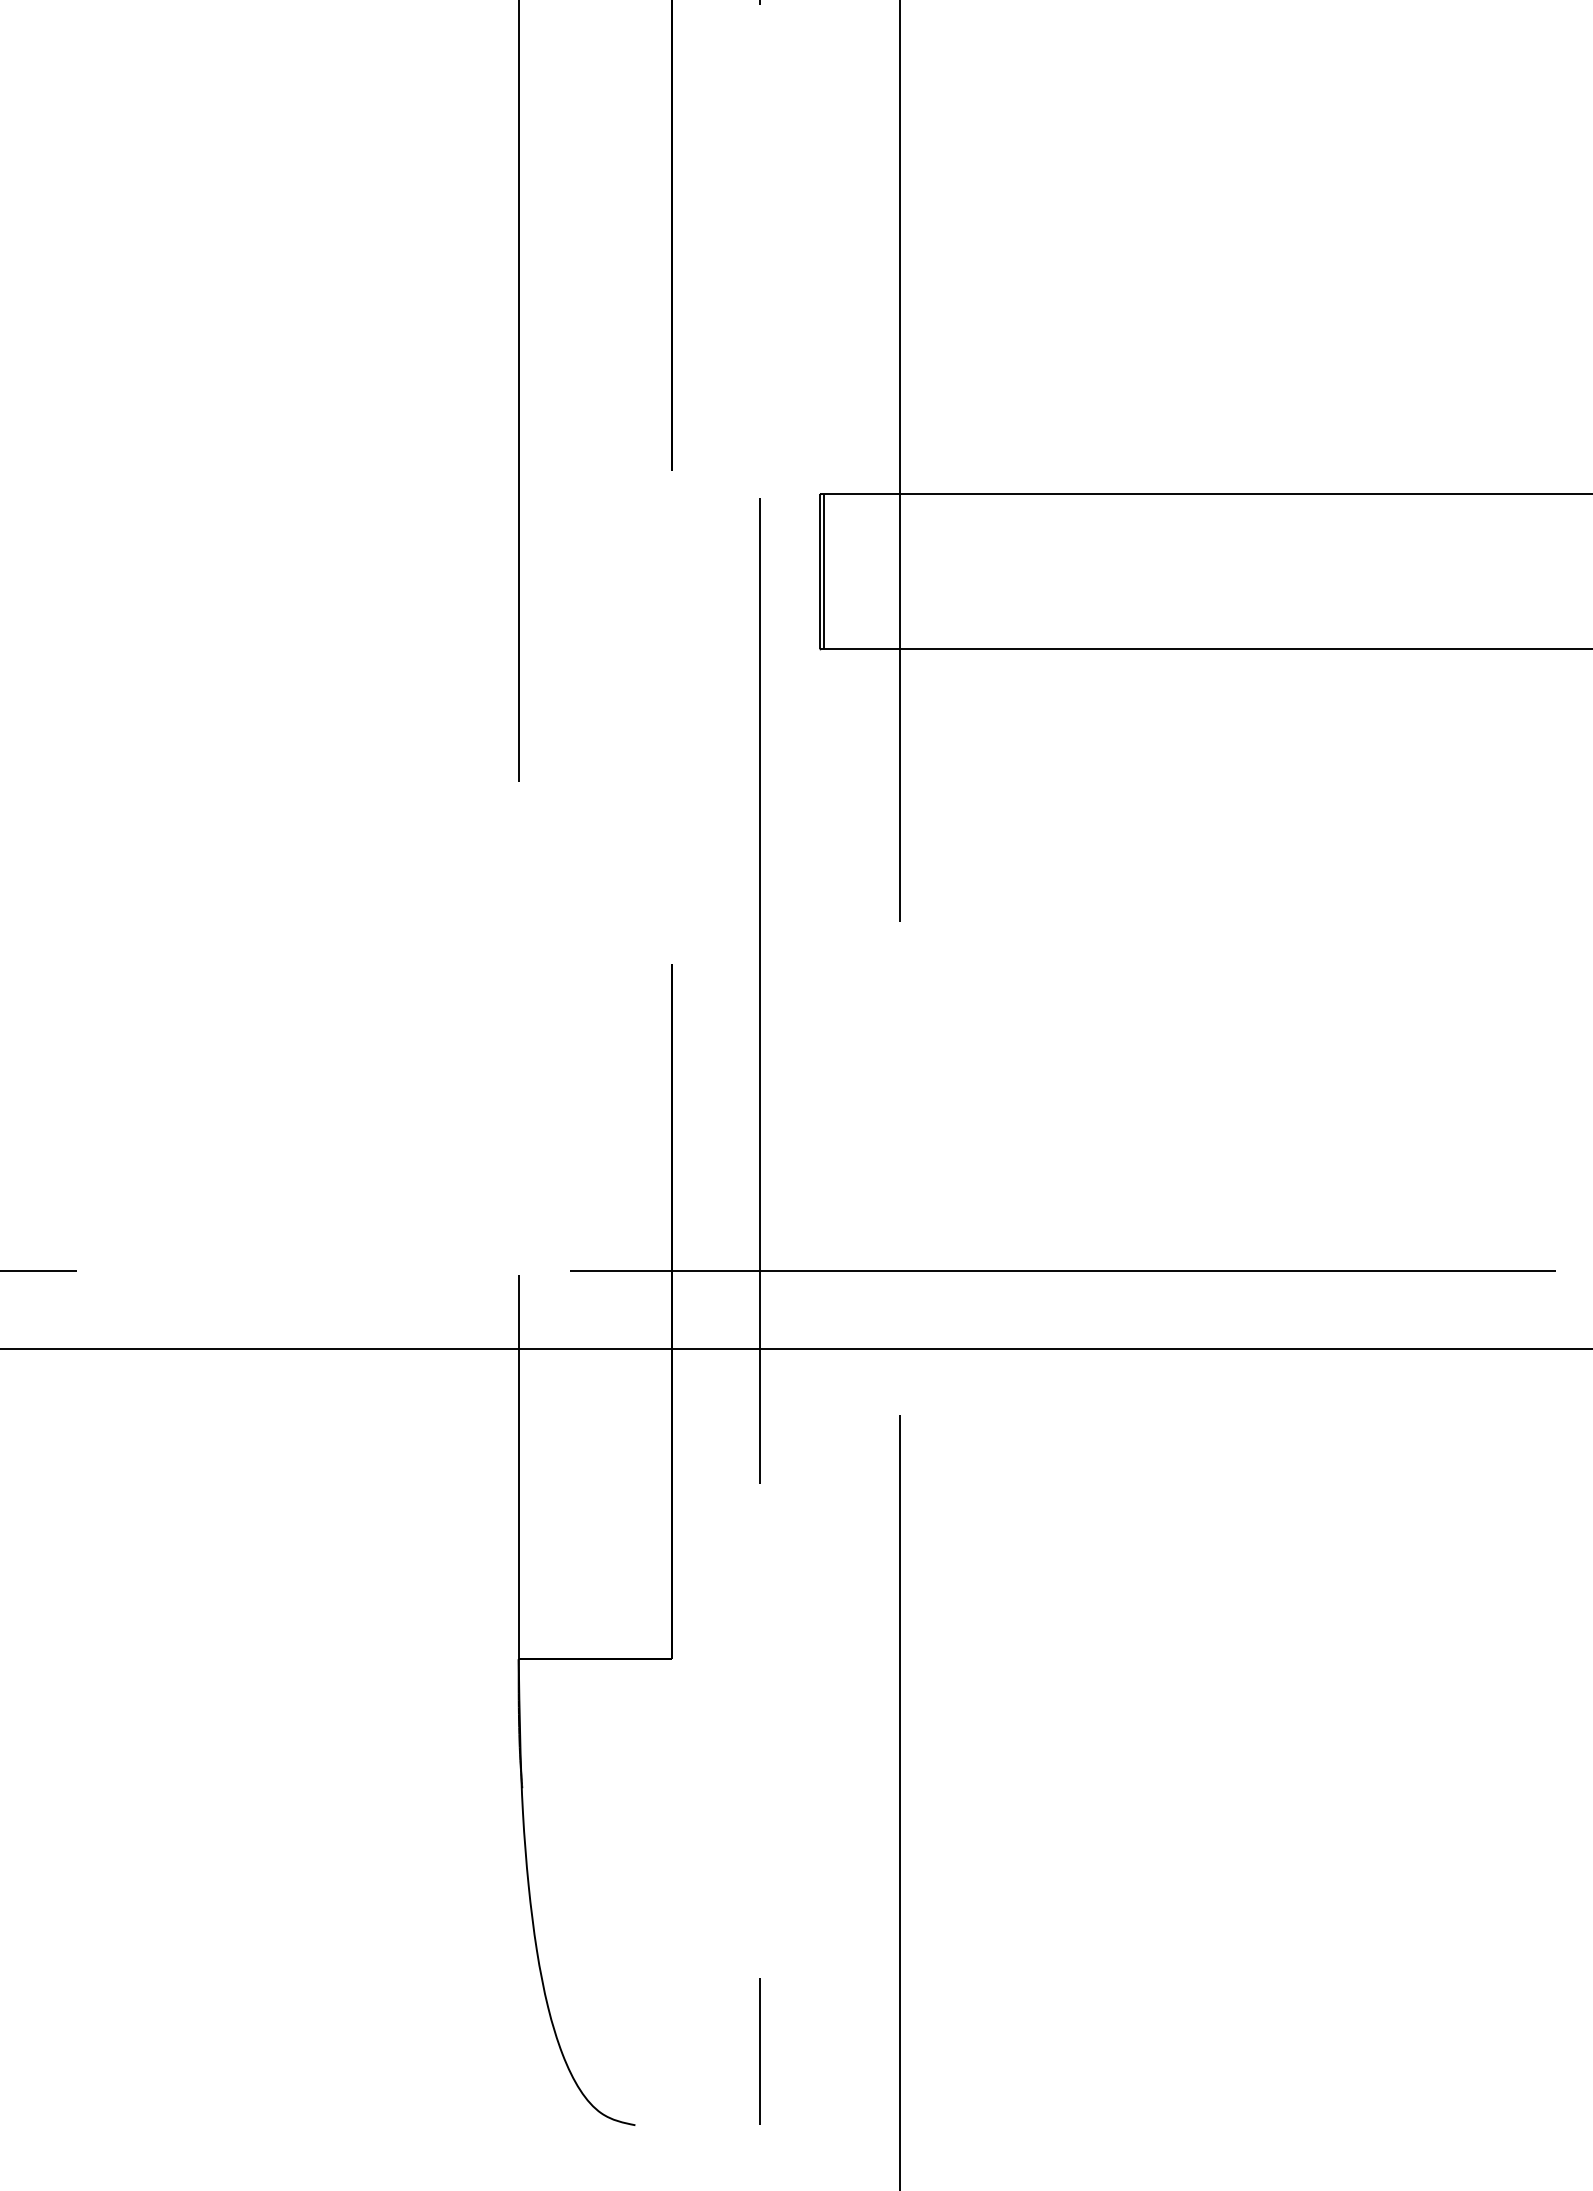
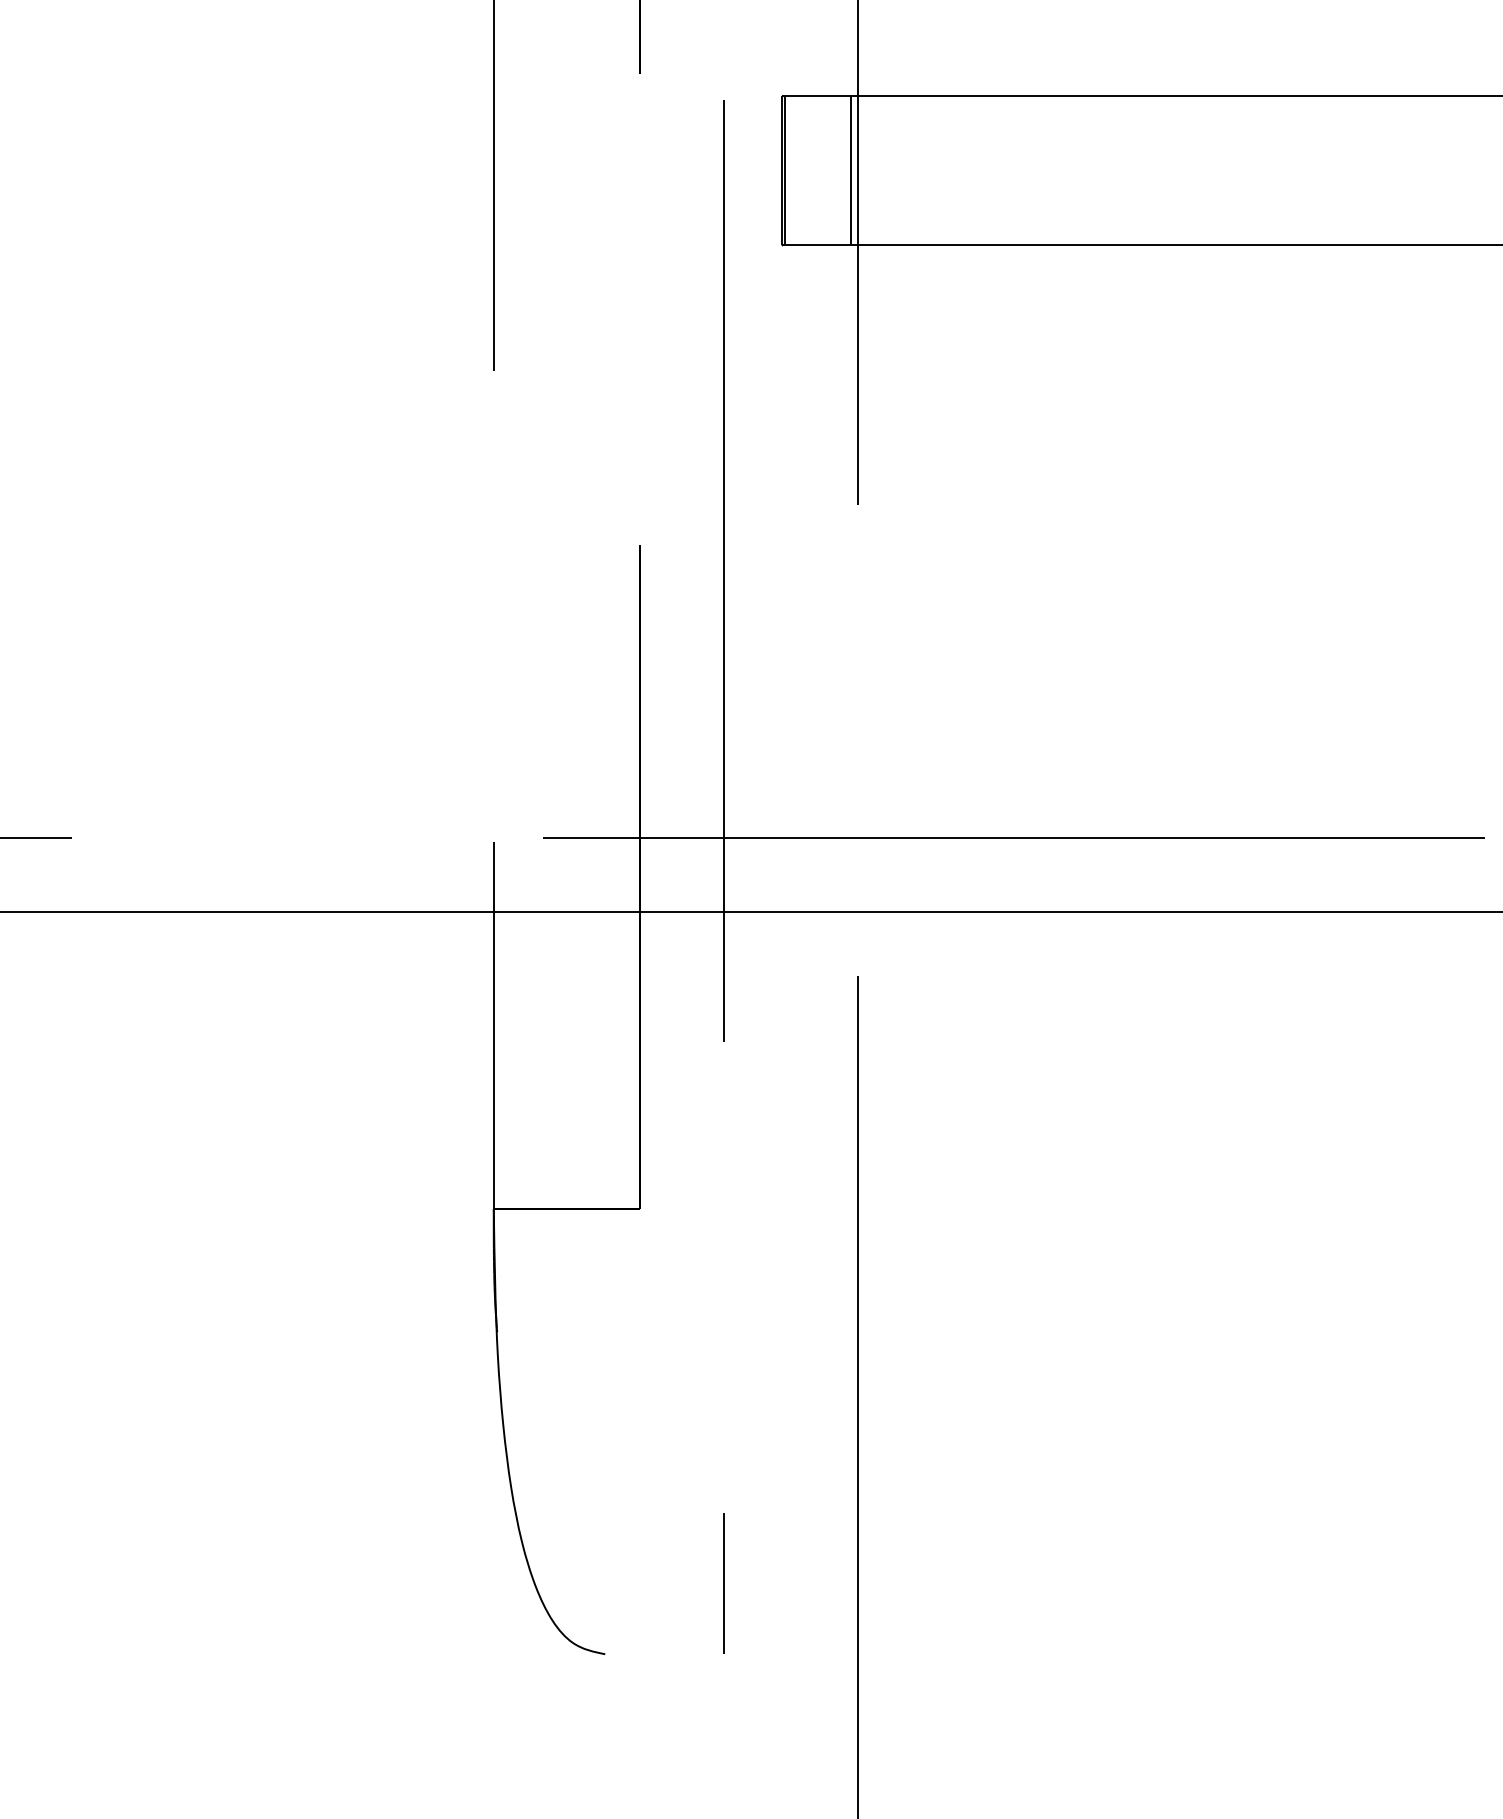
line: (892, 571) -> (850, 170), added

